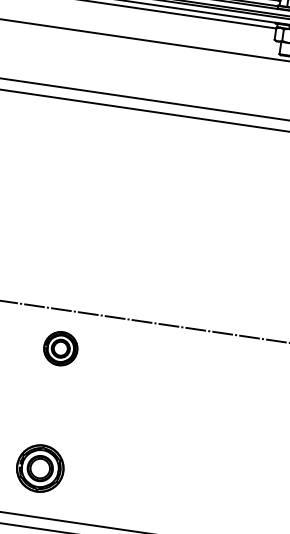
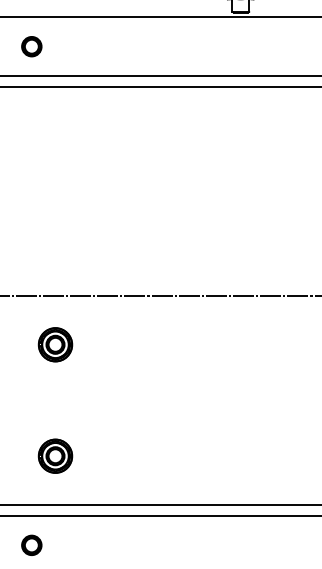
part: (75, 59) -> (31, 46), added
part: (60, 348) -> (55, 344), moved
part: (40, 467) -> (55, 455), size x0.71

